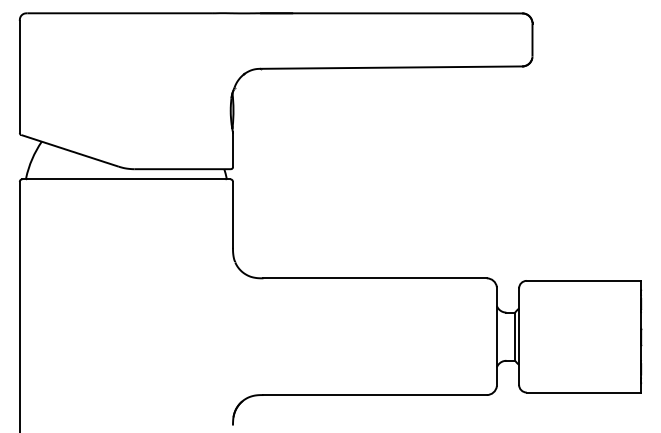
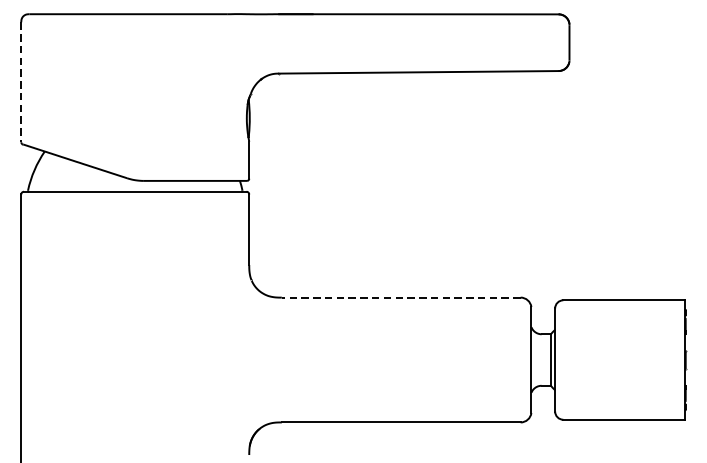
line: (19, 77) -> (20, 82), solid -> dashed
line: (375, 278) -> (401, 297), solid -> dashed

